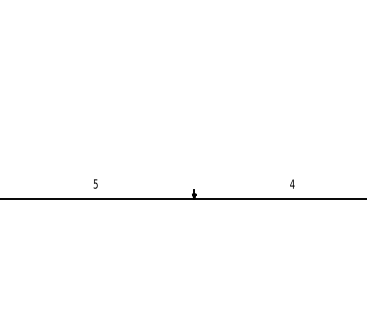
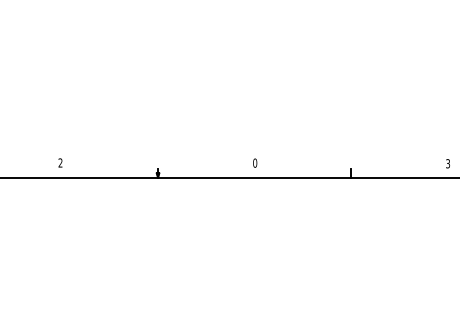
text: (95, 183) -> (60, 162), 5 -> 2
text: (292, 183) -> (255, 162), 4 -> 0

